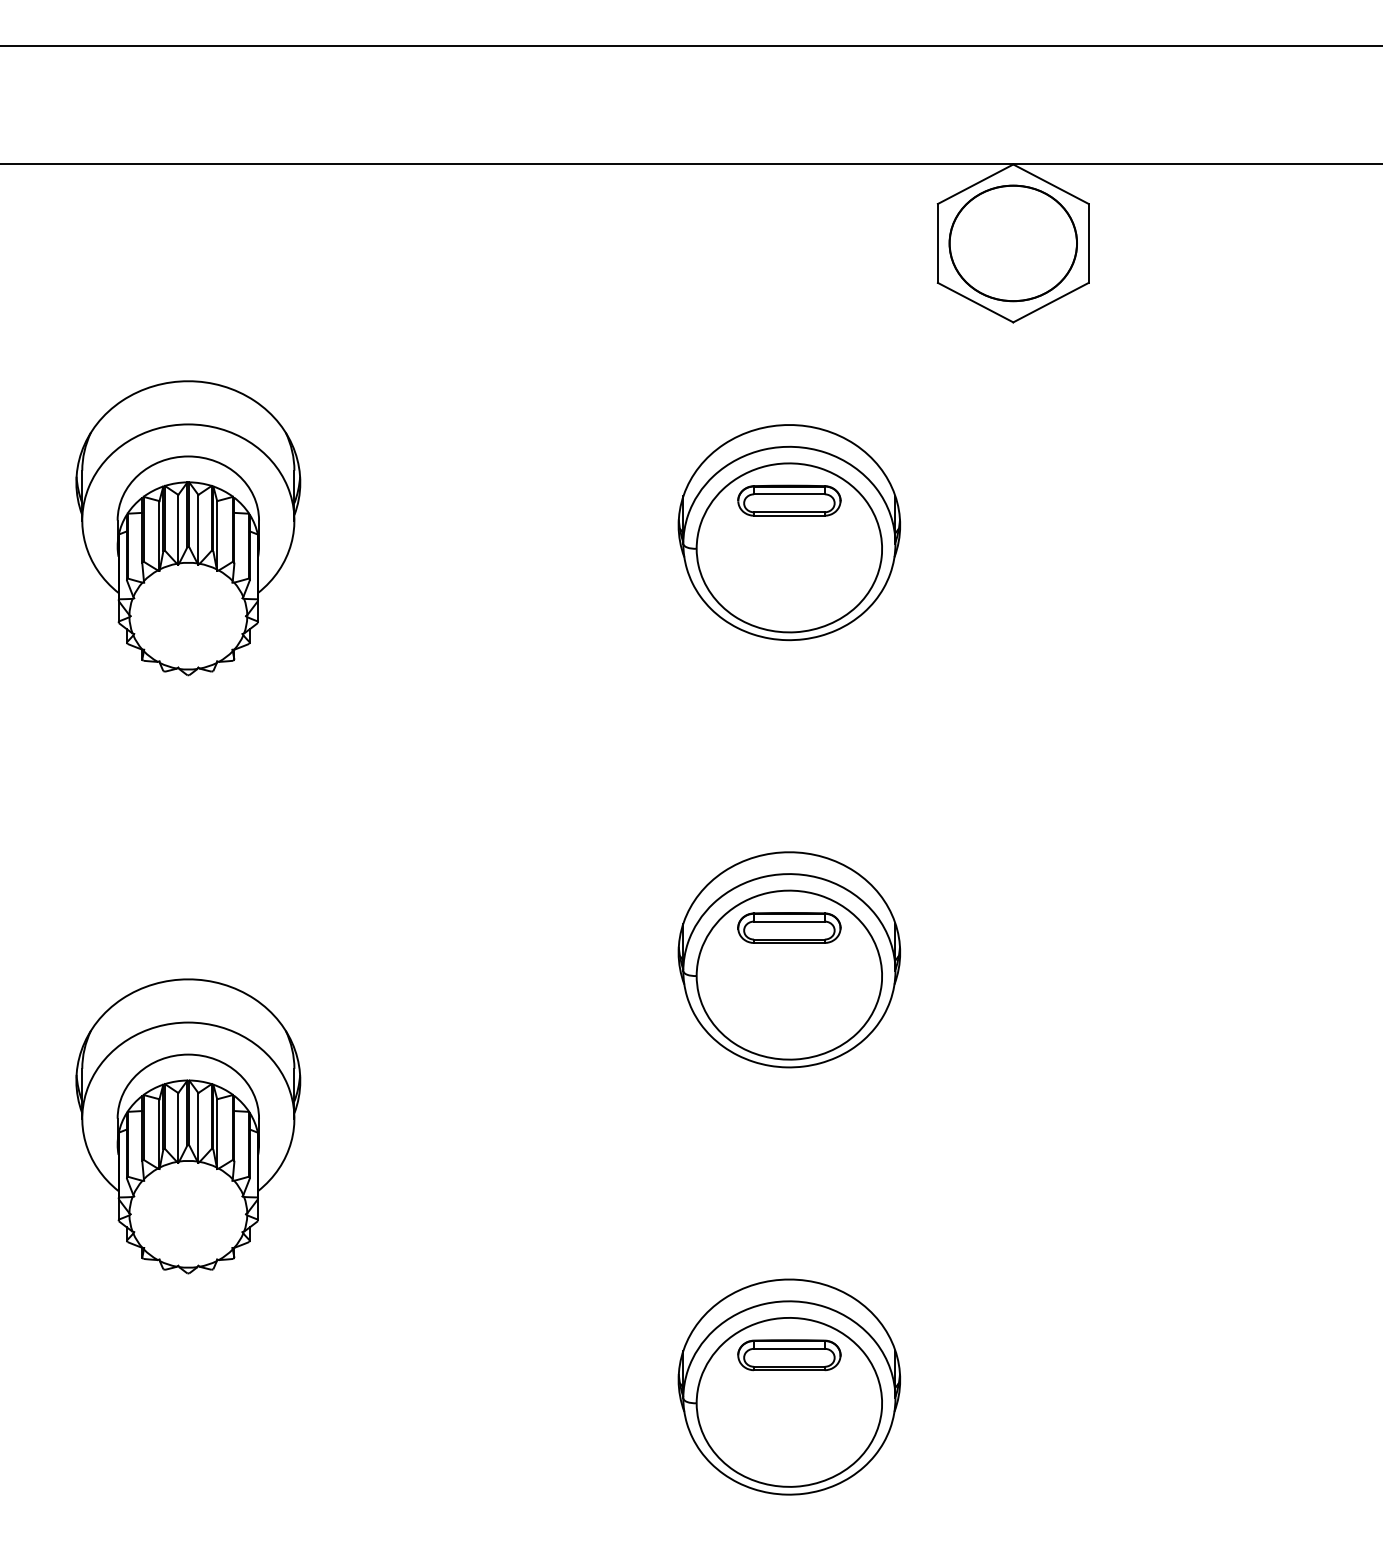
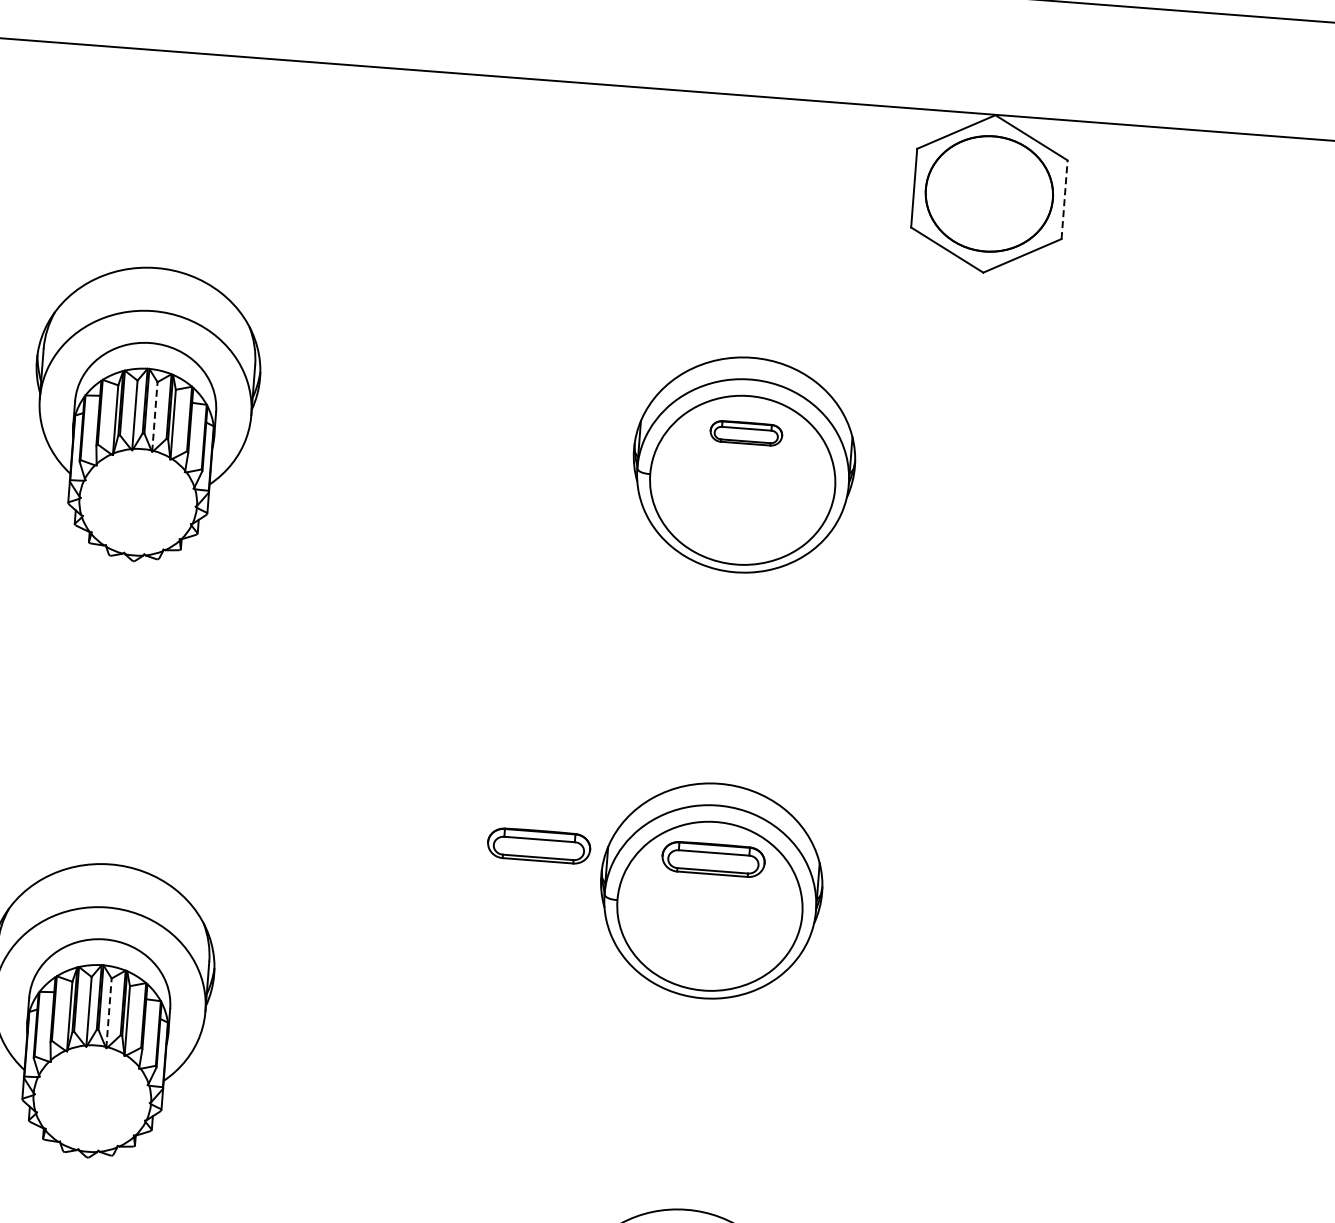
line: (1088, 242) -> (1064, 198), solid -> dashed
part: (789, 500) -> (746, 433), size x0.7
line: (198, 529) -> (155, 416), solid -> dashed
part: (614, 927) -> (539, 845), added
line: (198, 1127) -> (109, 1012), solid -> dashed

